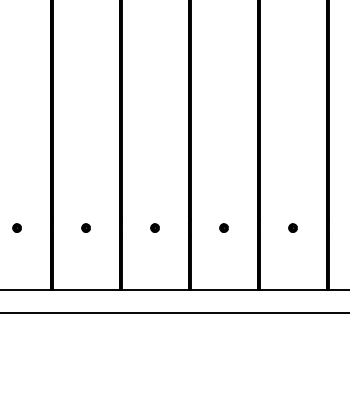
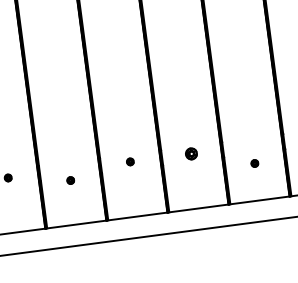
part: (85, 227) -> (70, 180), moved
part: (223, 227) -> (190, 153), size x1.6
part: (292, 227) -> (254, 163), moved

